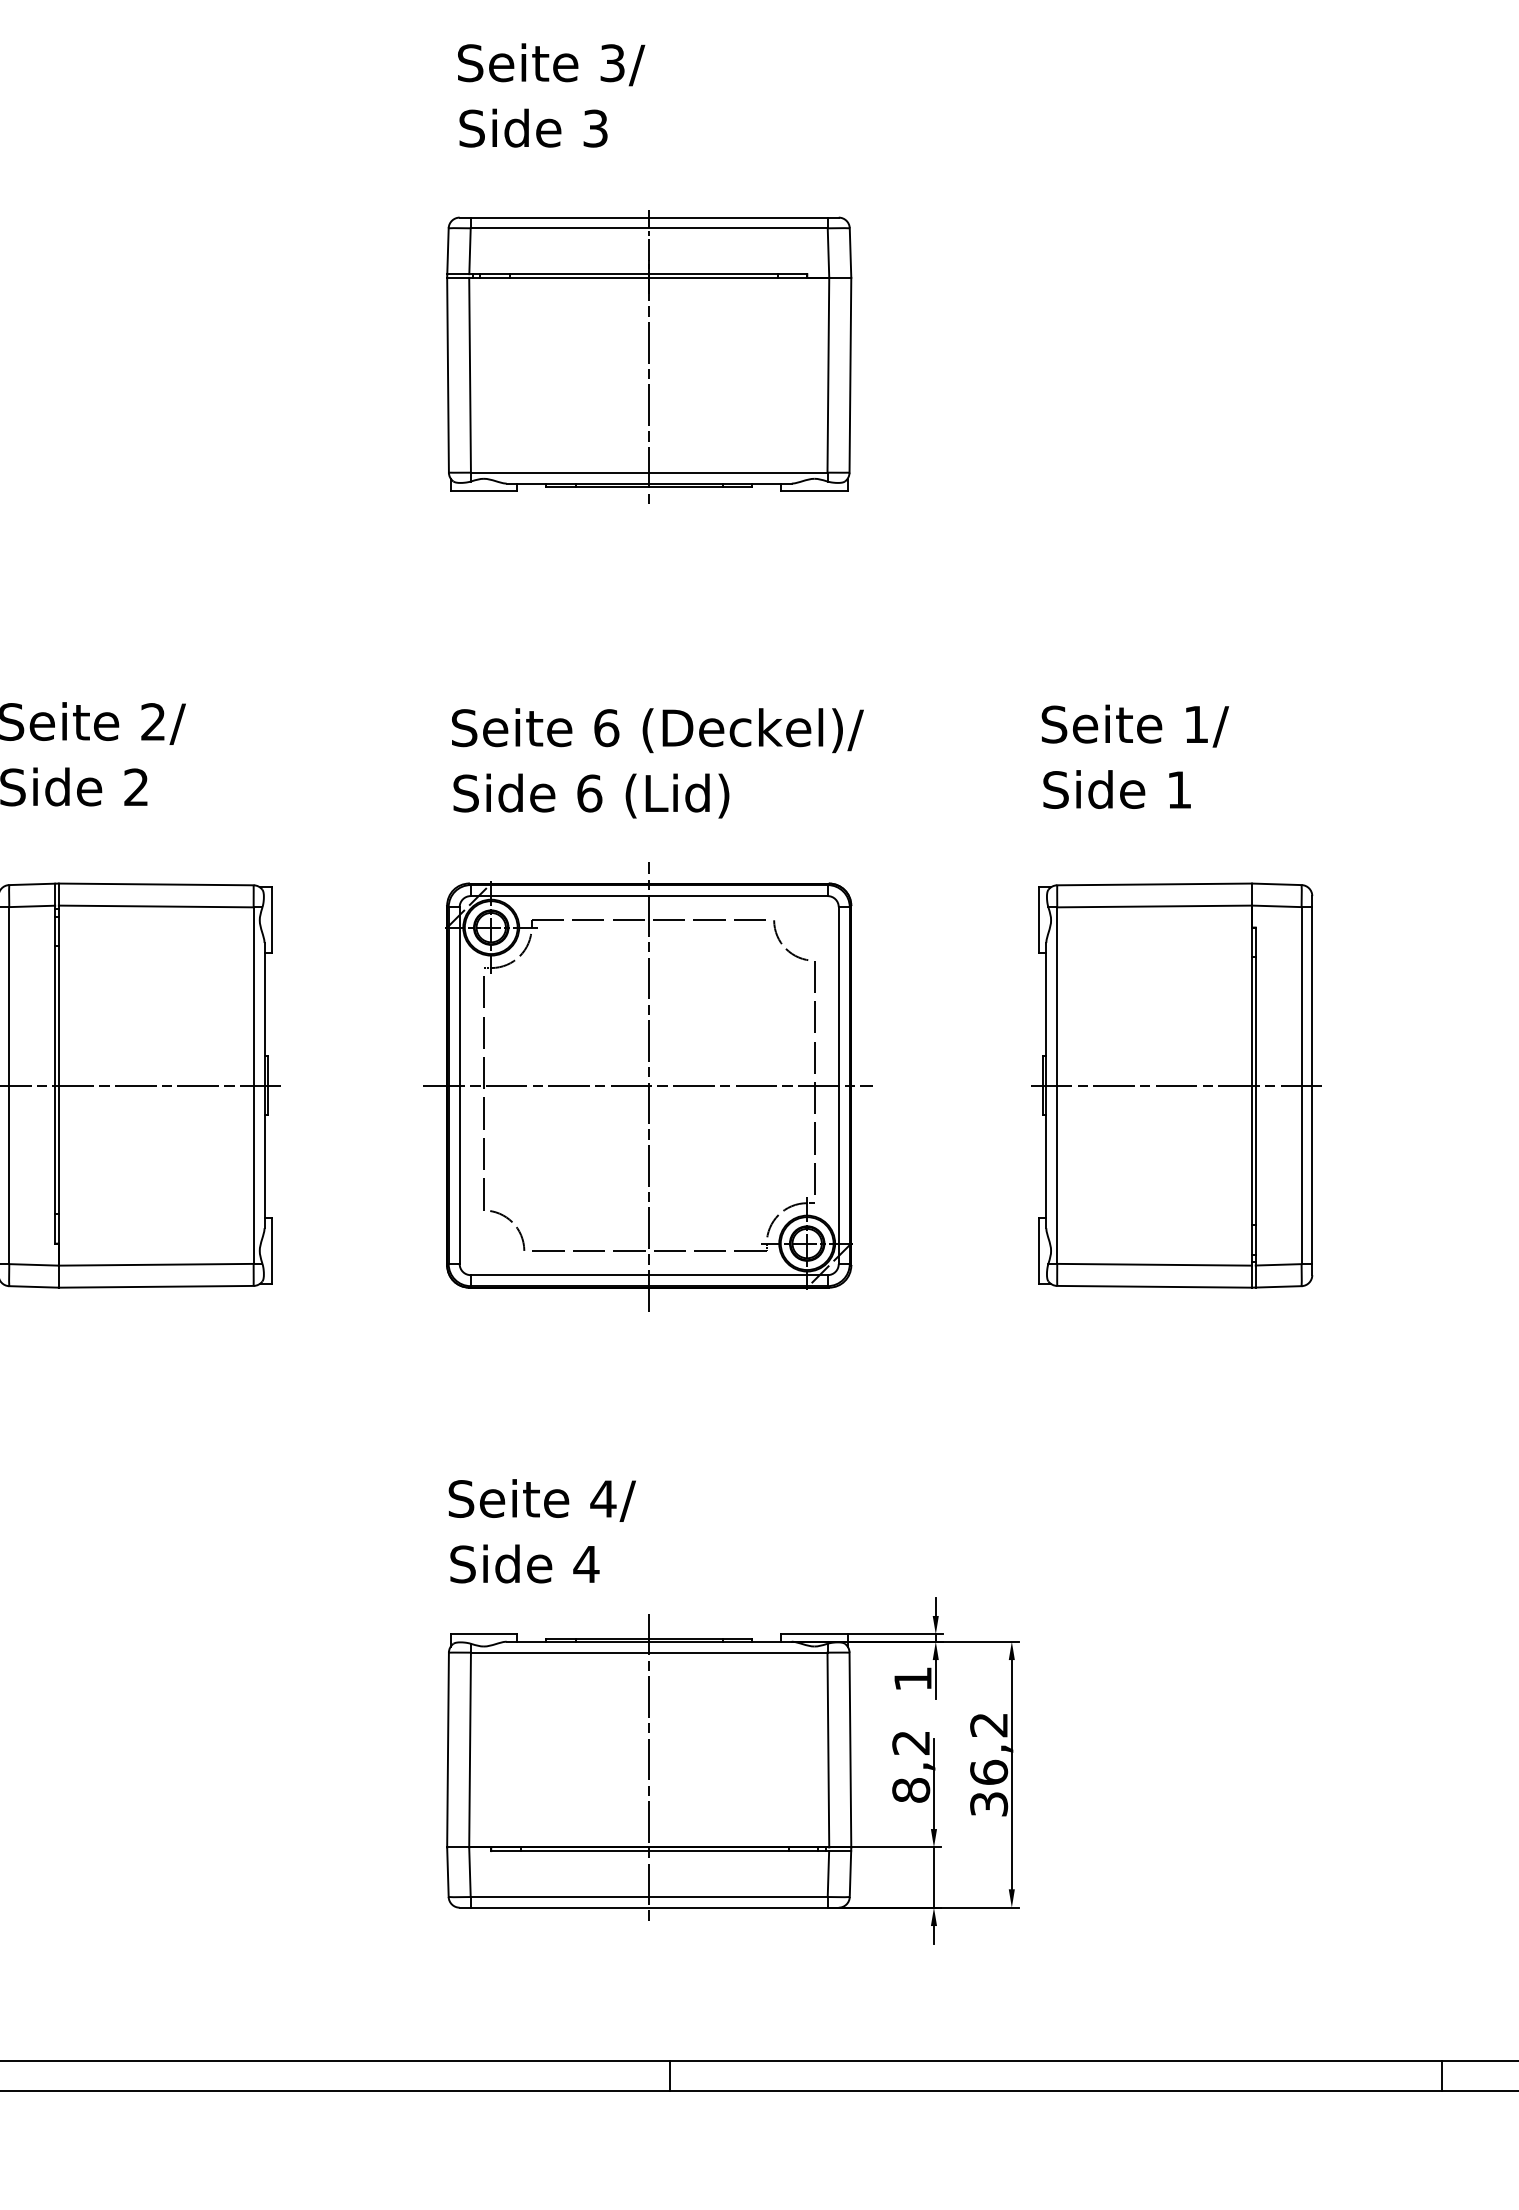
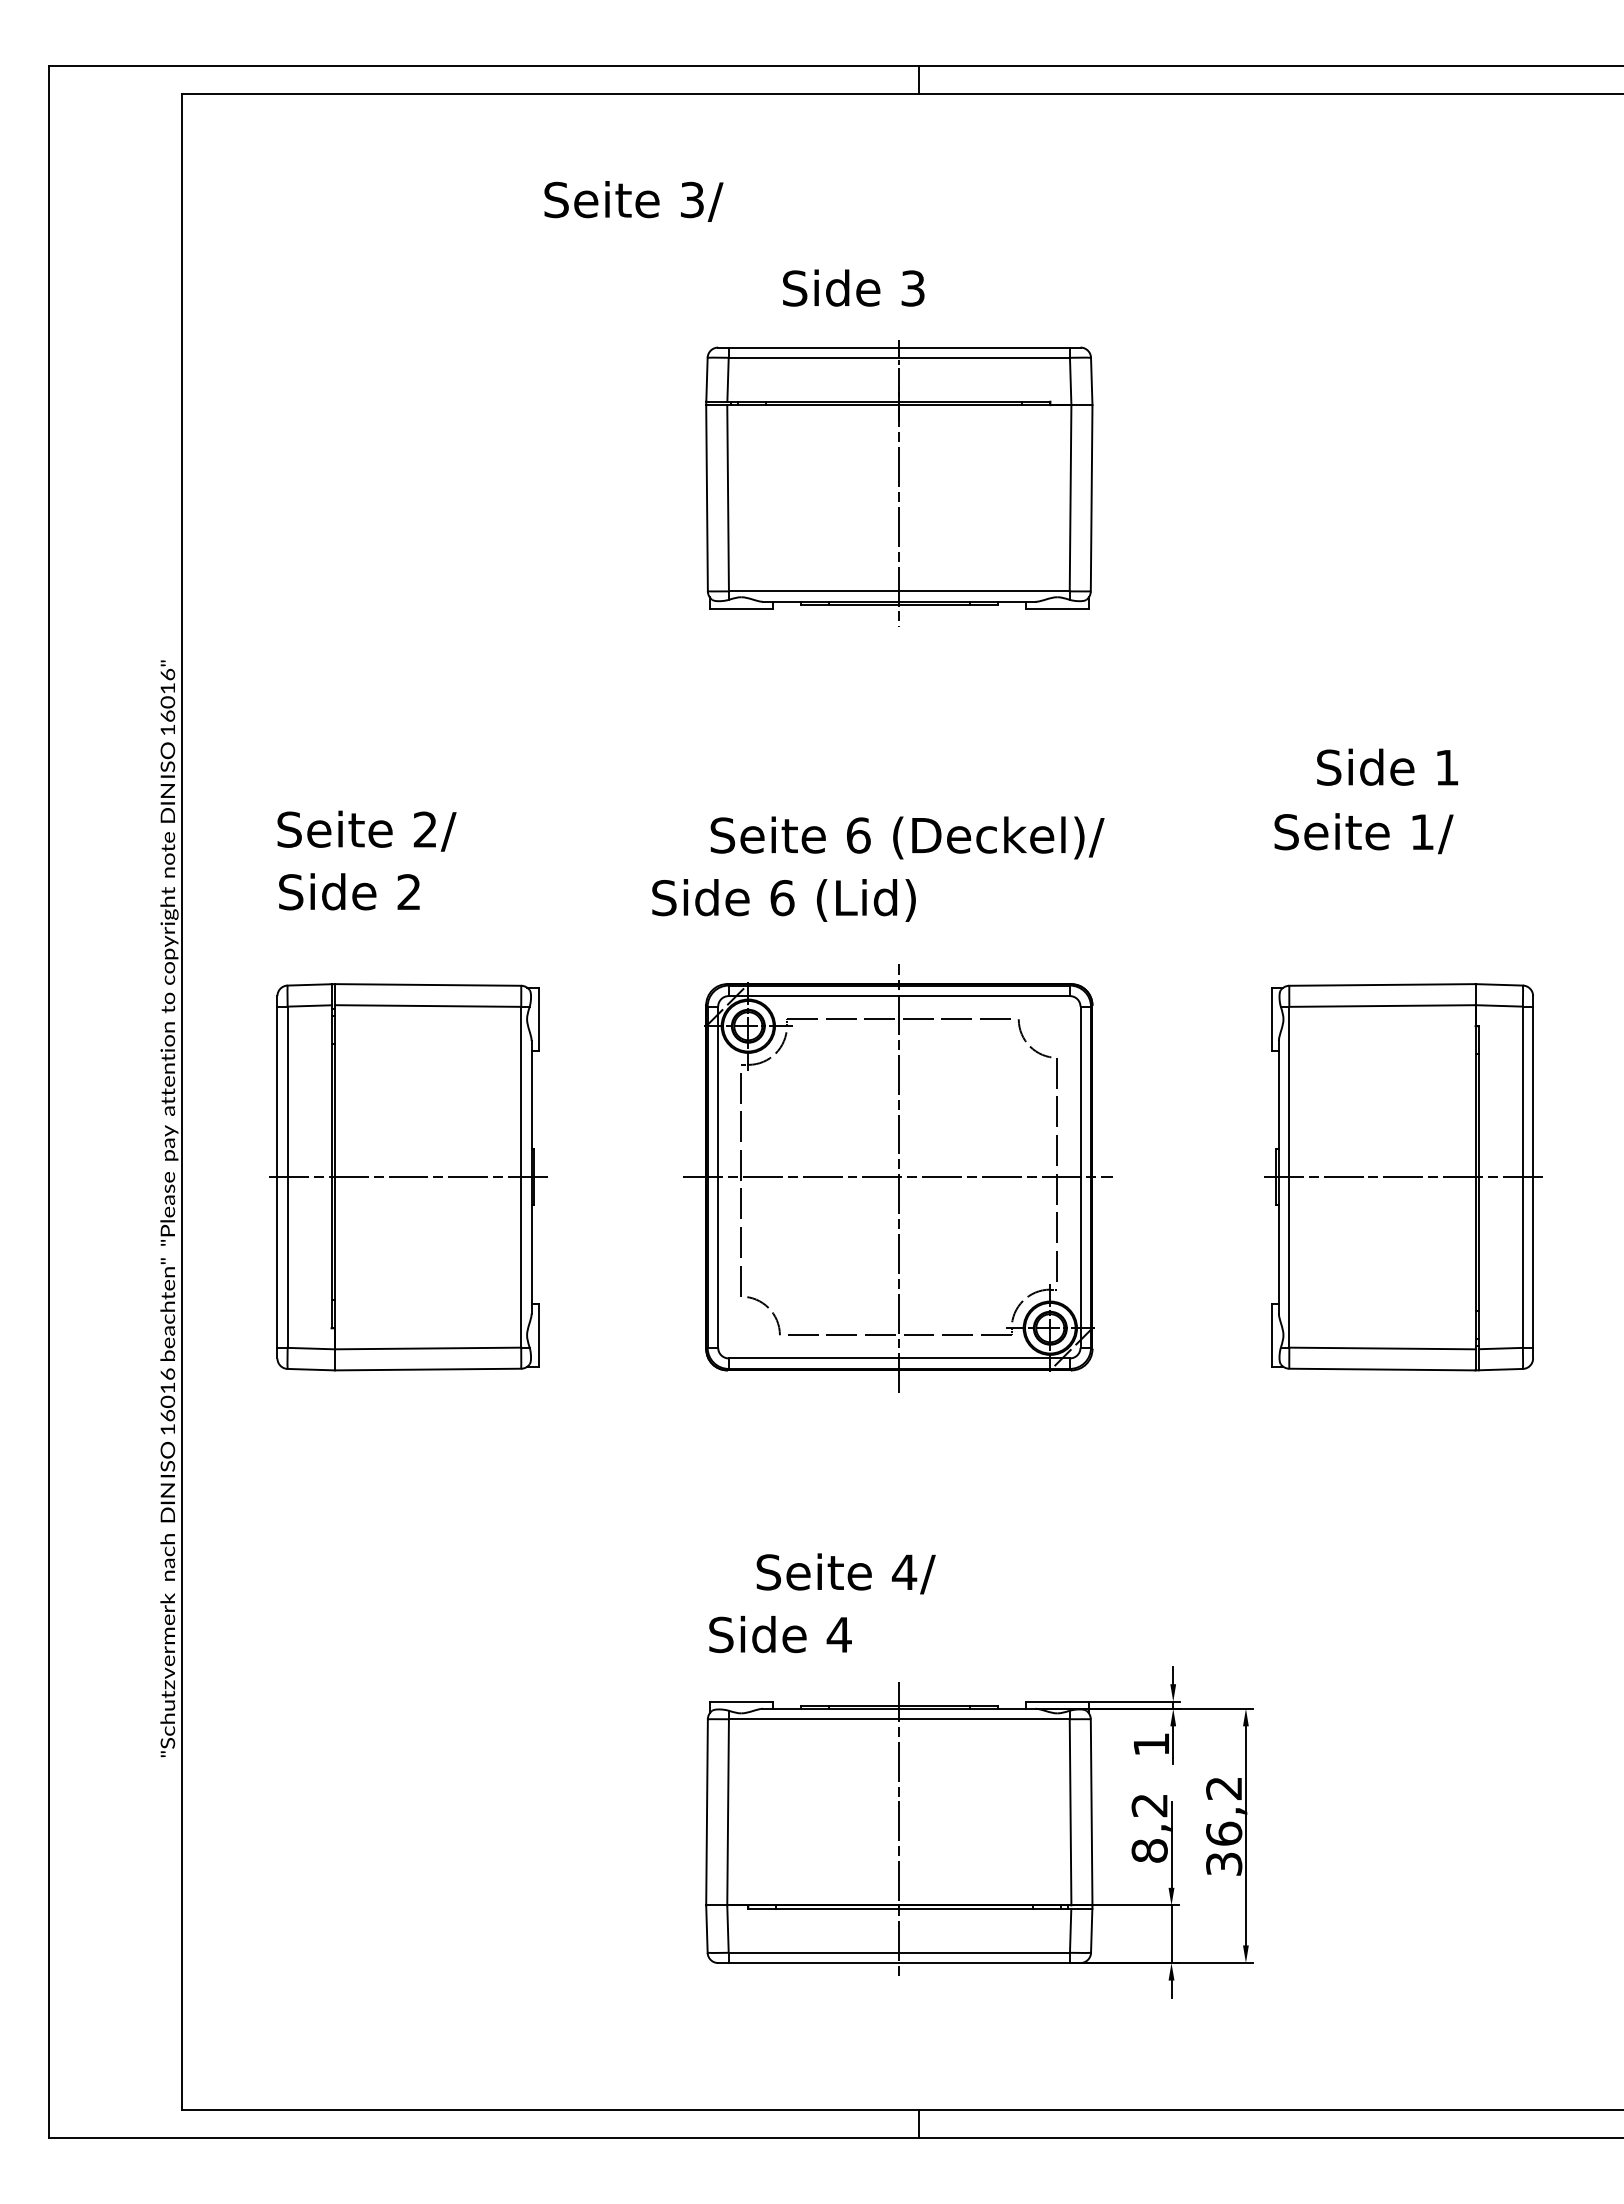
text: (551, 64) -> (633, 201), moved
text: (533, 127) -> (853, 287), moved
text: (1117, 788) -> (1387, 766), moved
text: (590, 796) -> (783, 900), moved
text: (541, 1500) -> (845, 1573), moved

